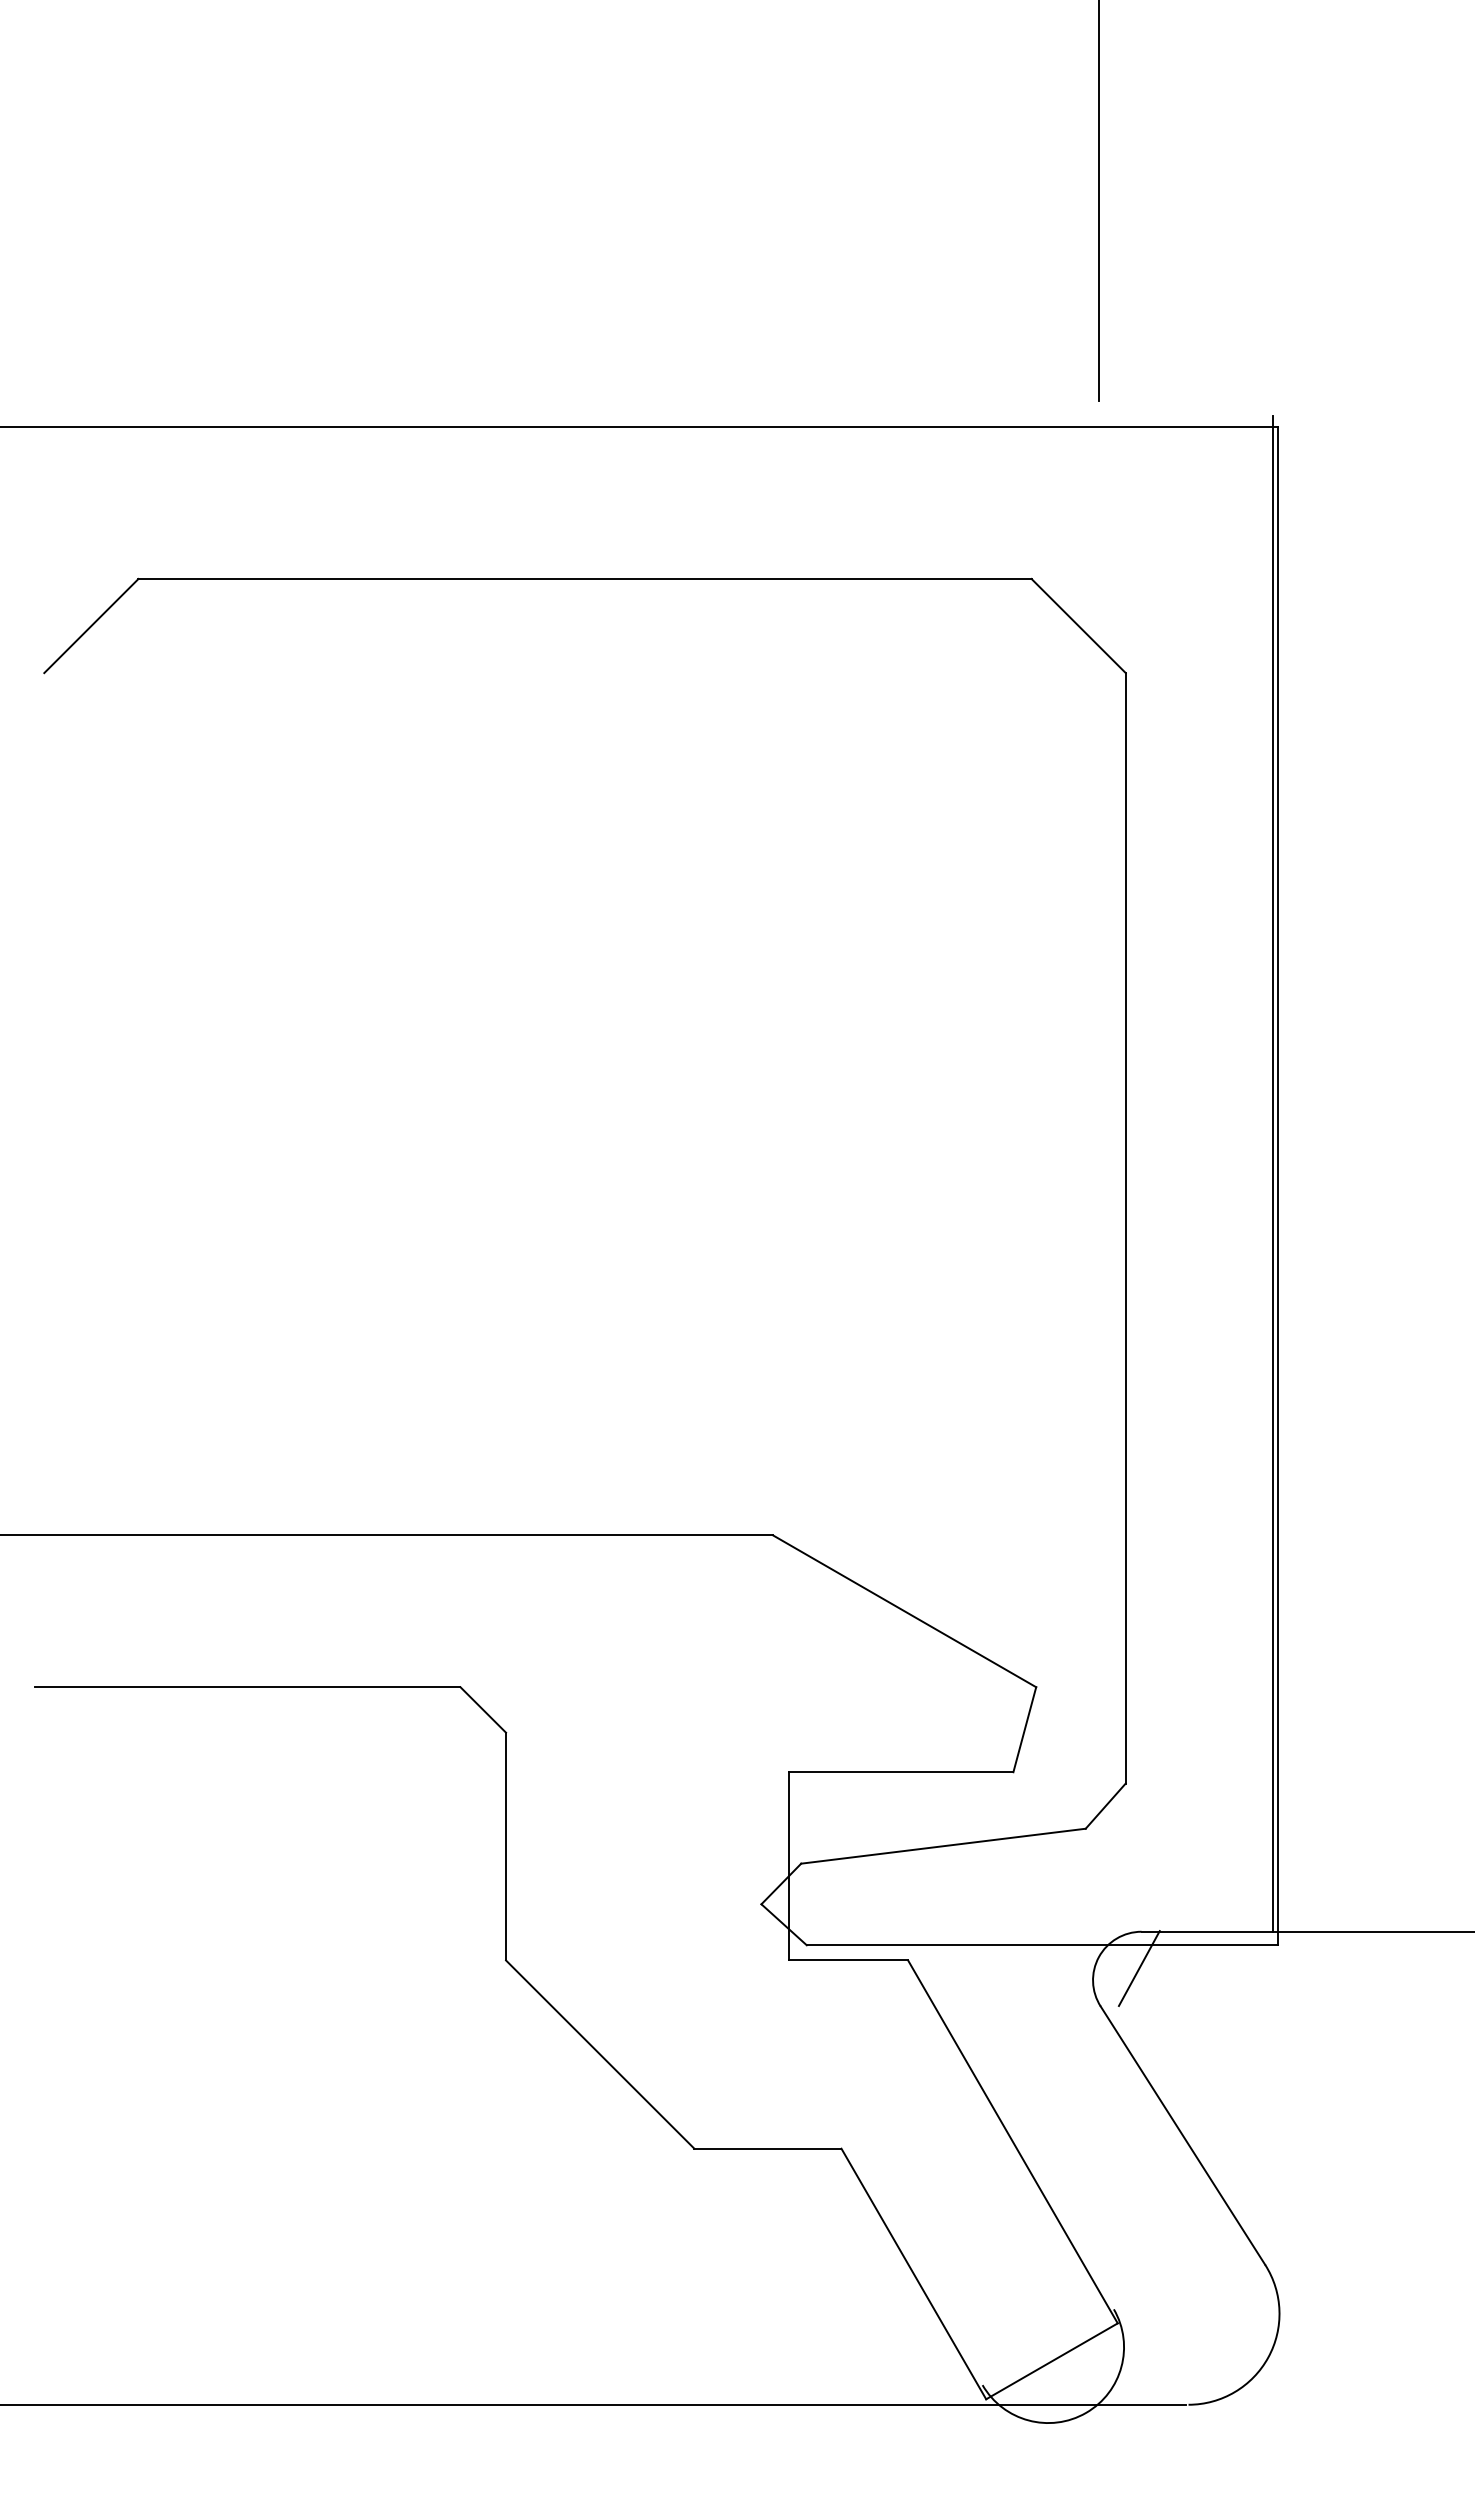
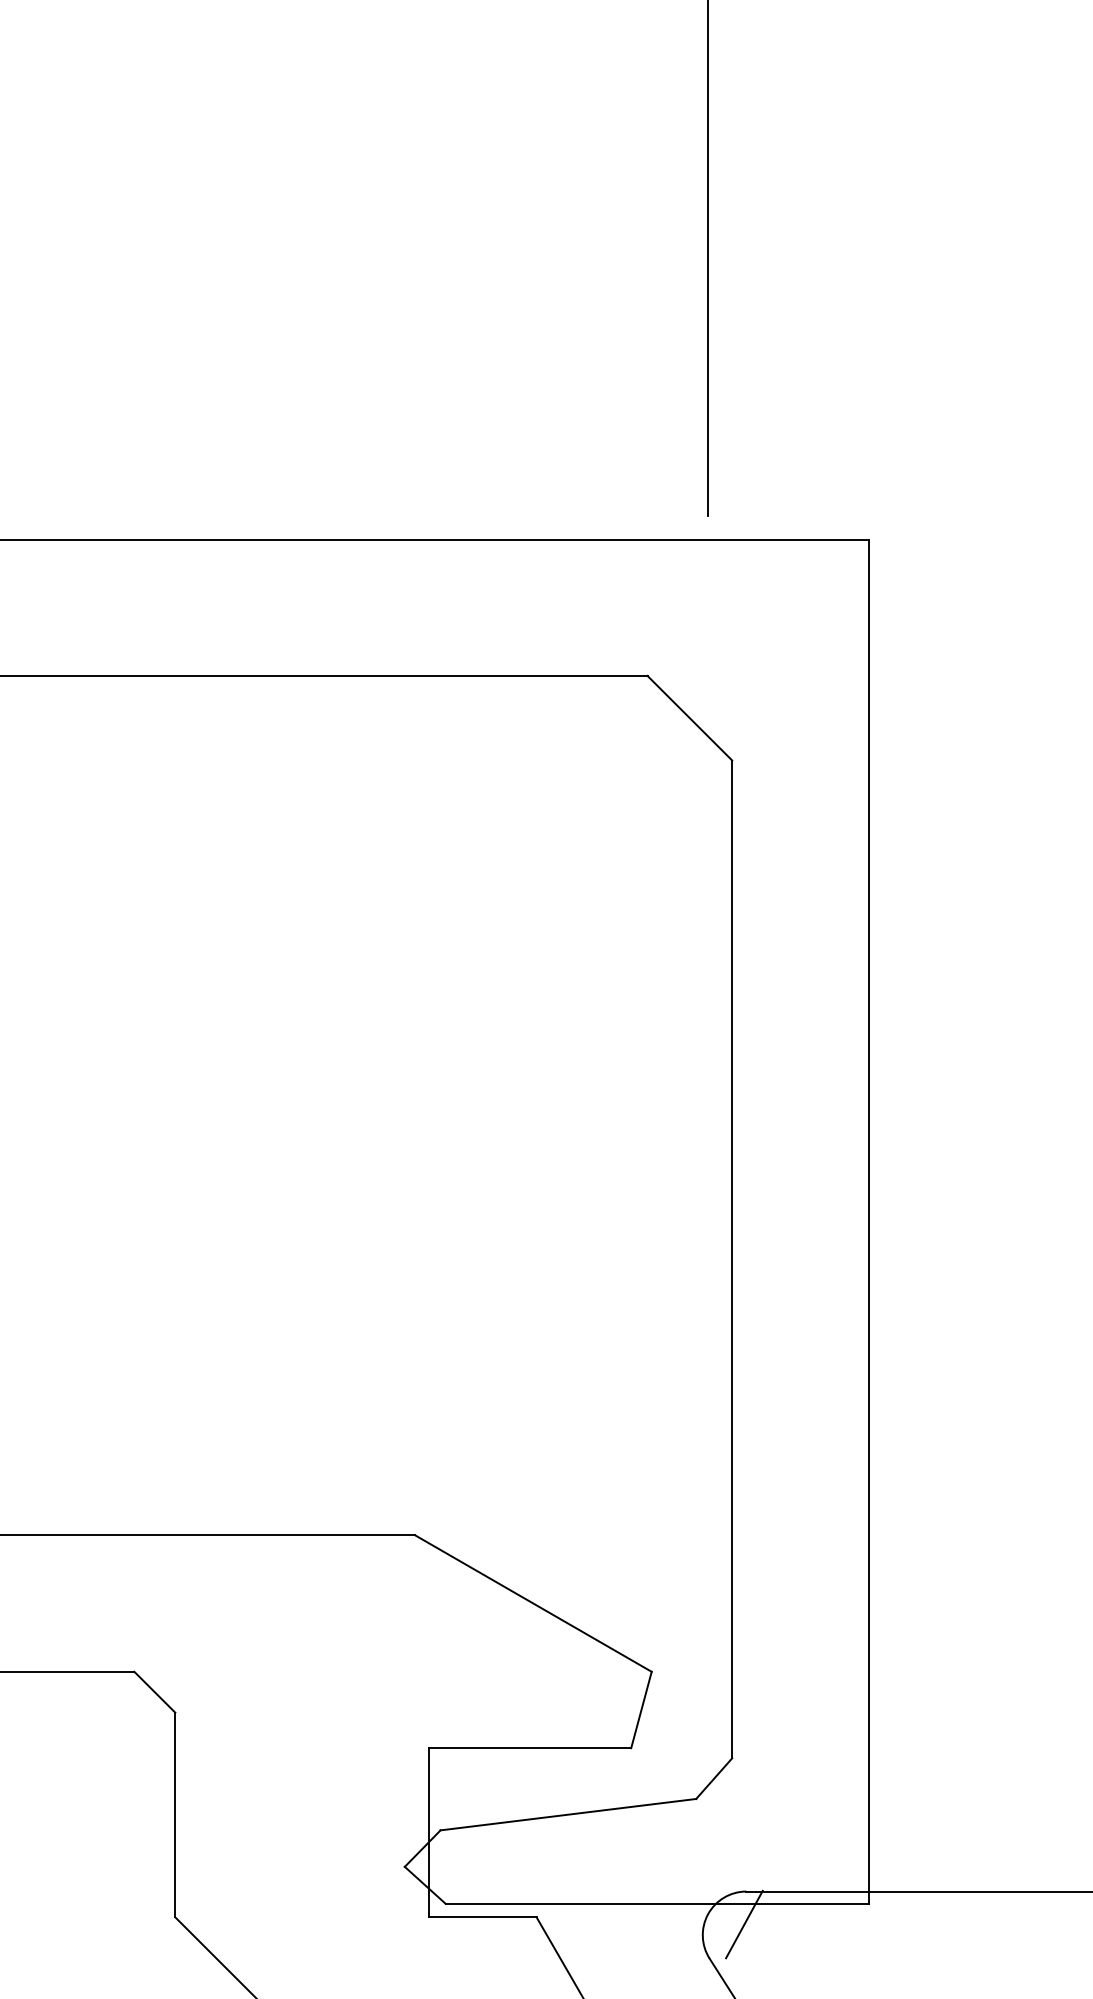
line: (1273, 1173) -> (864, 1210), removed

